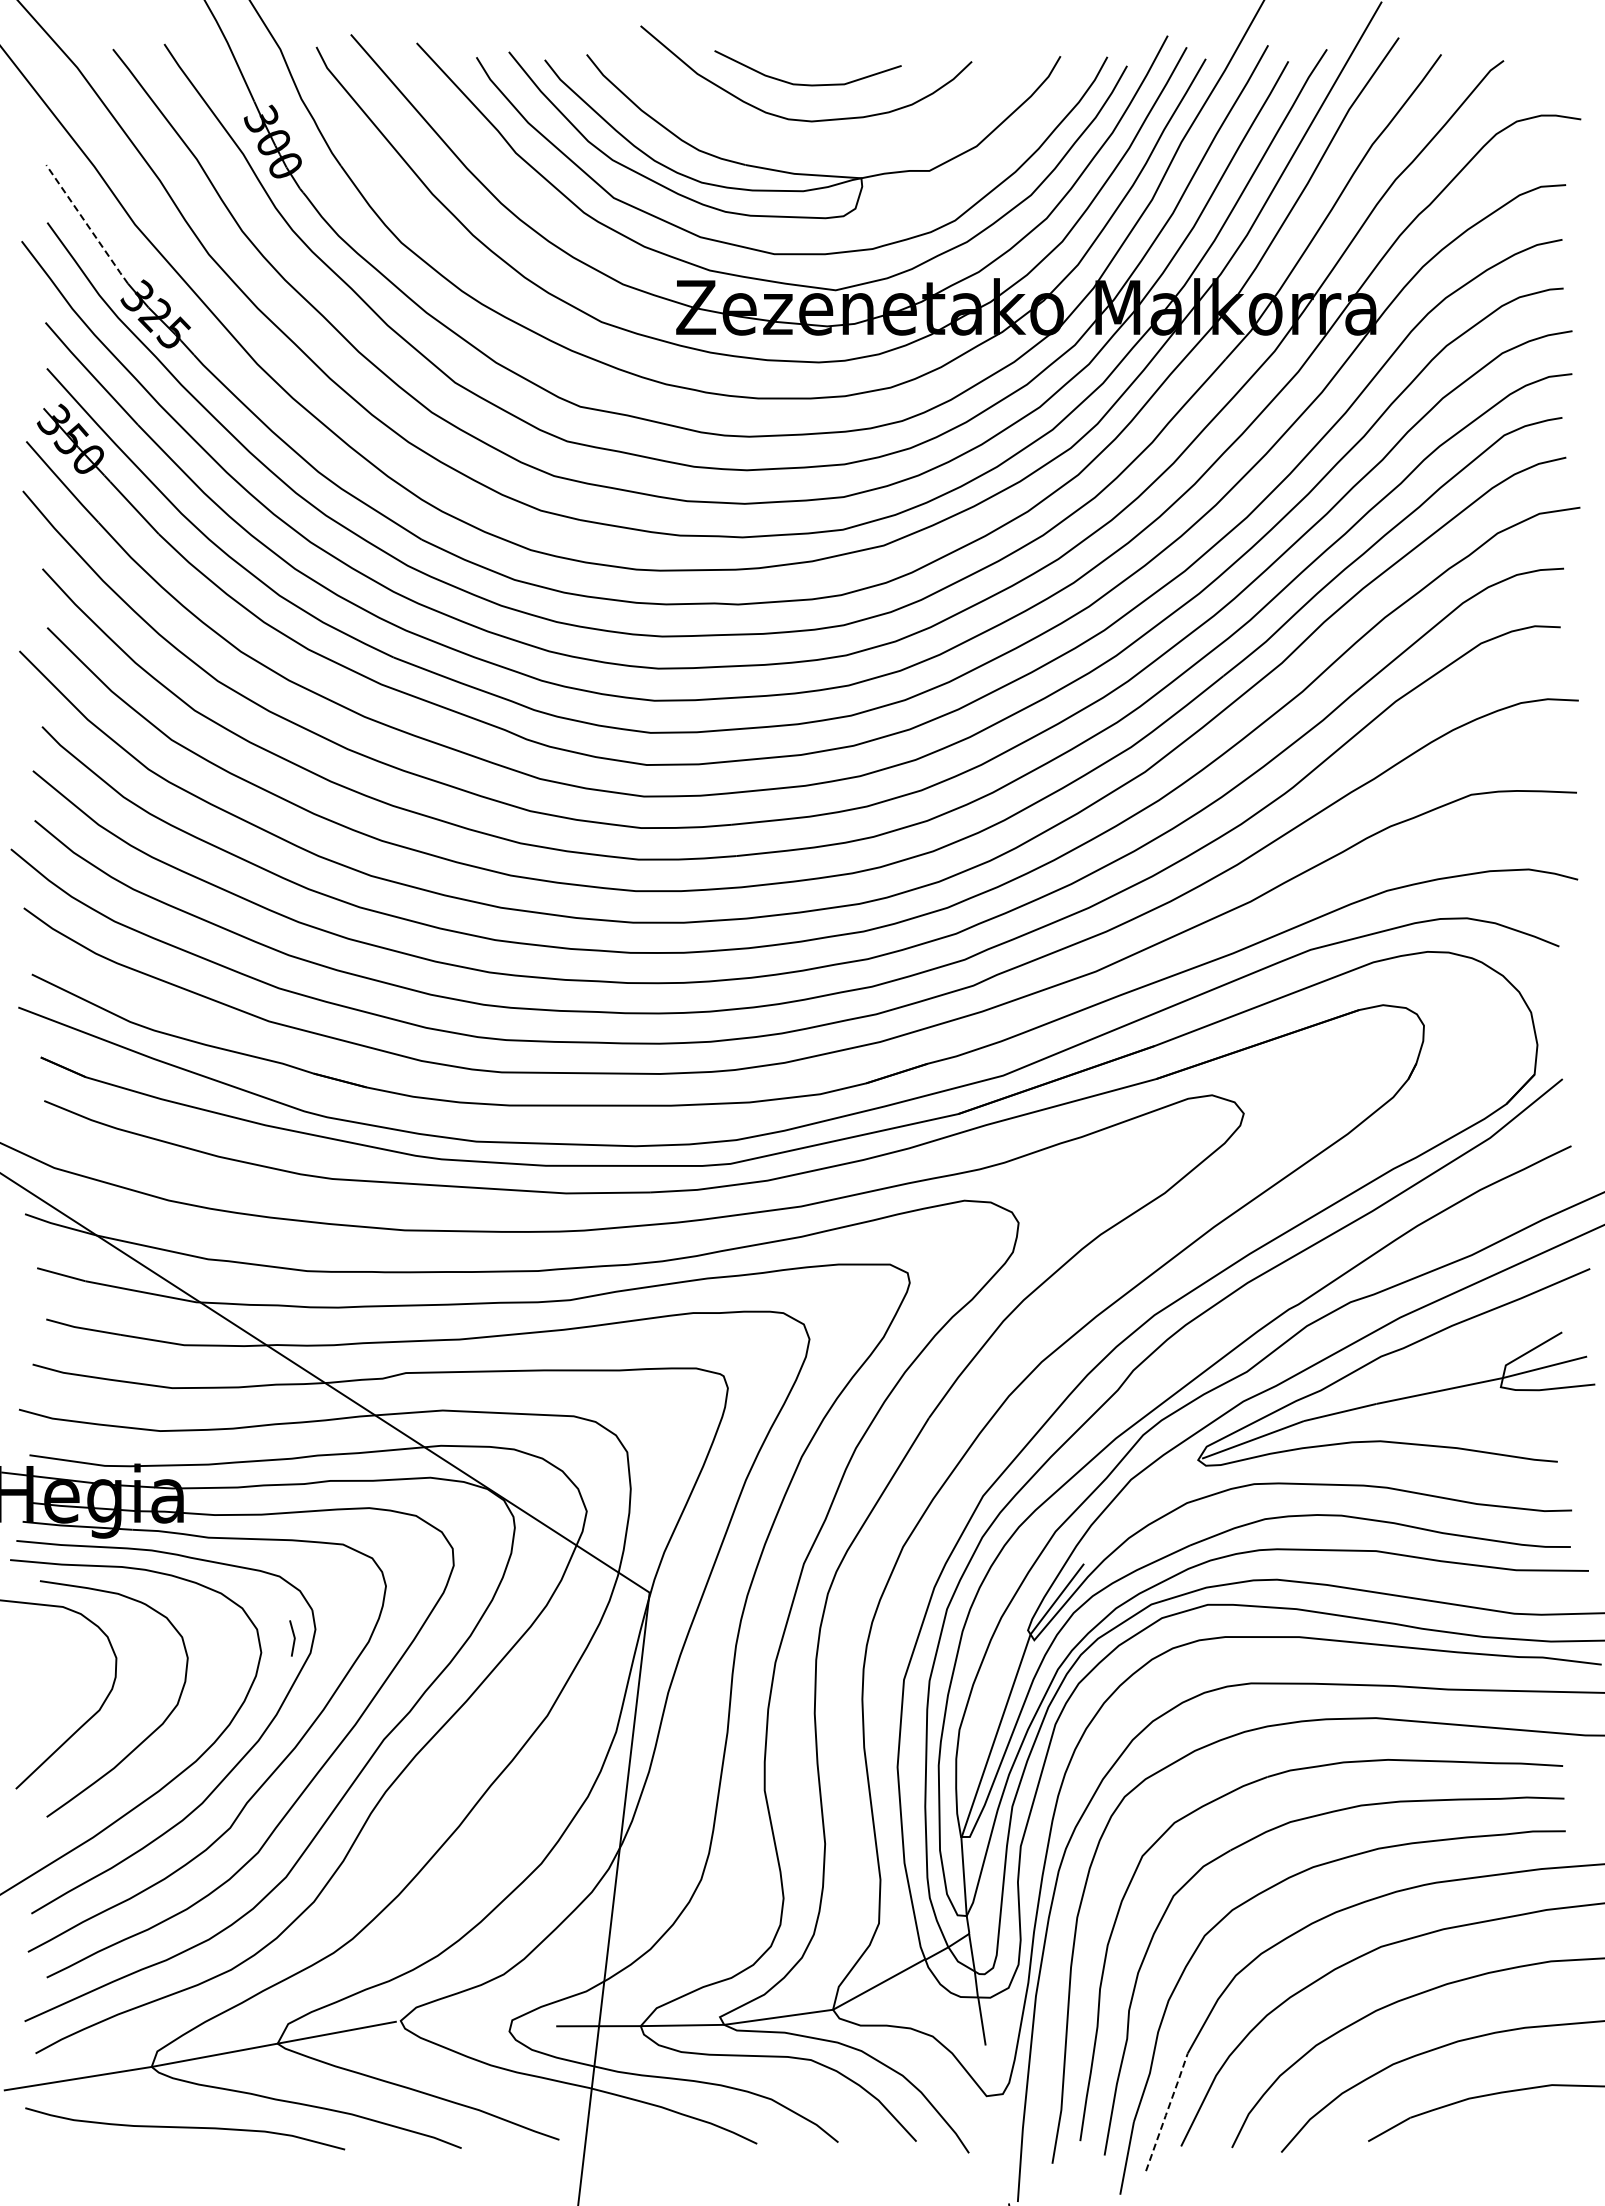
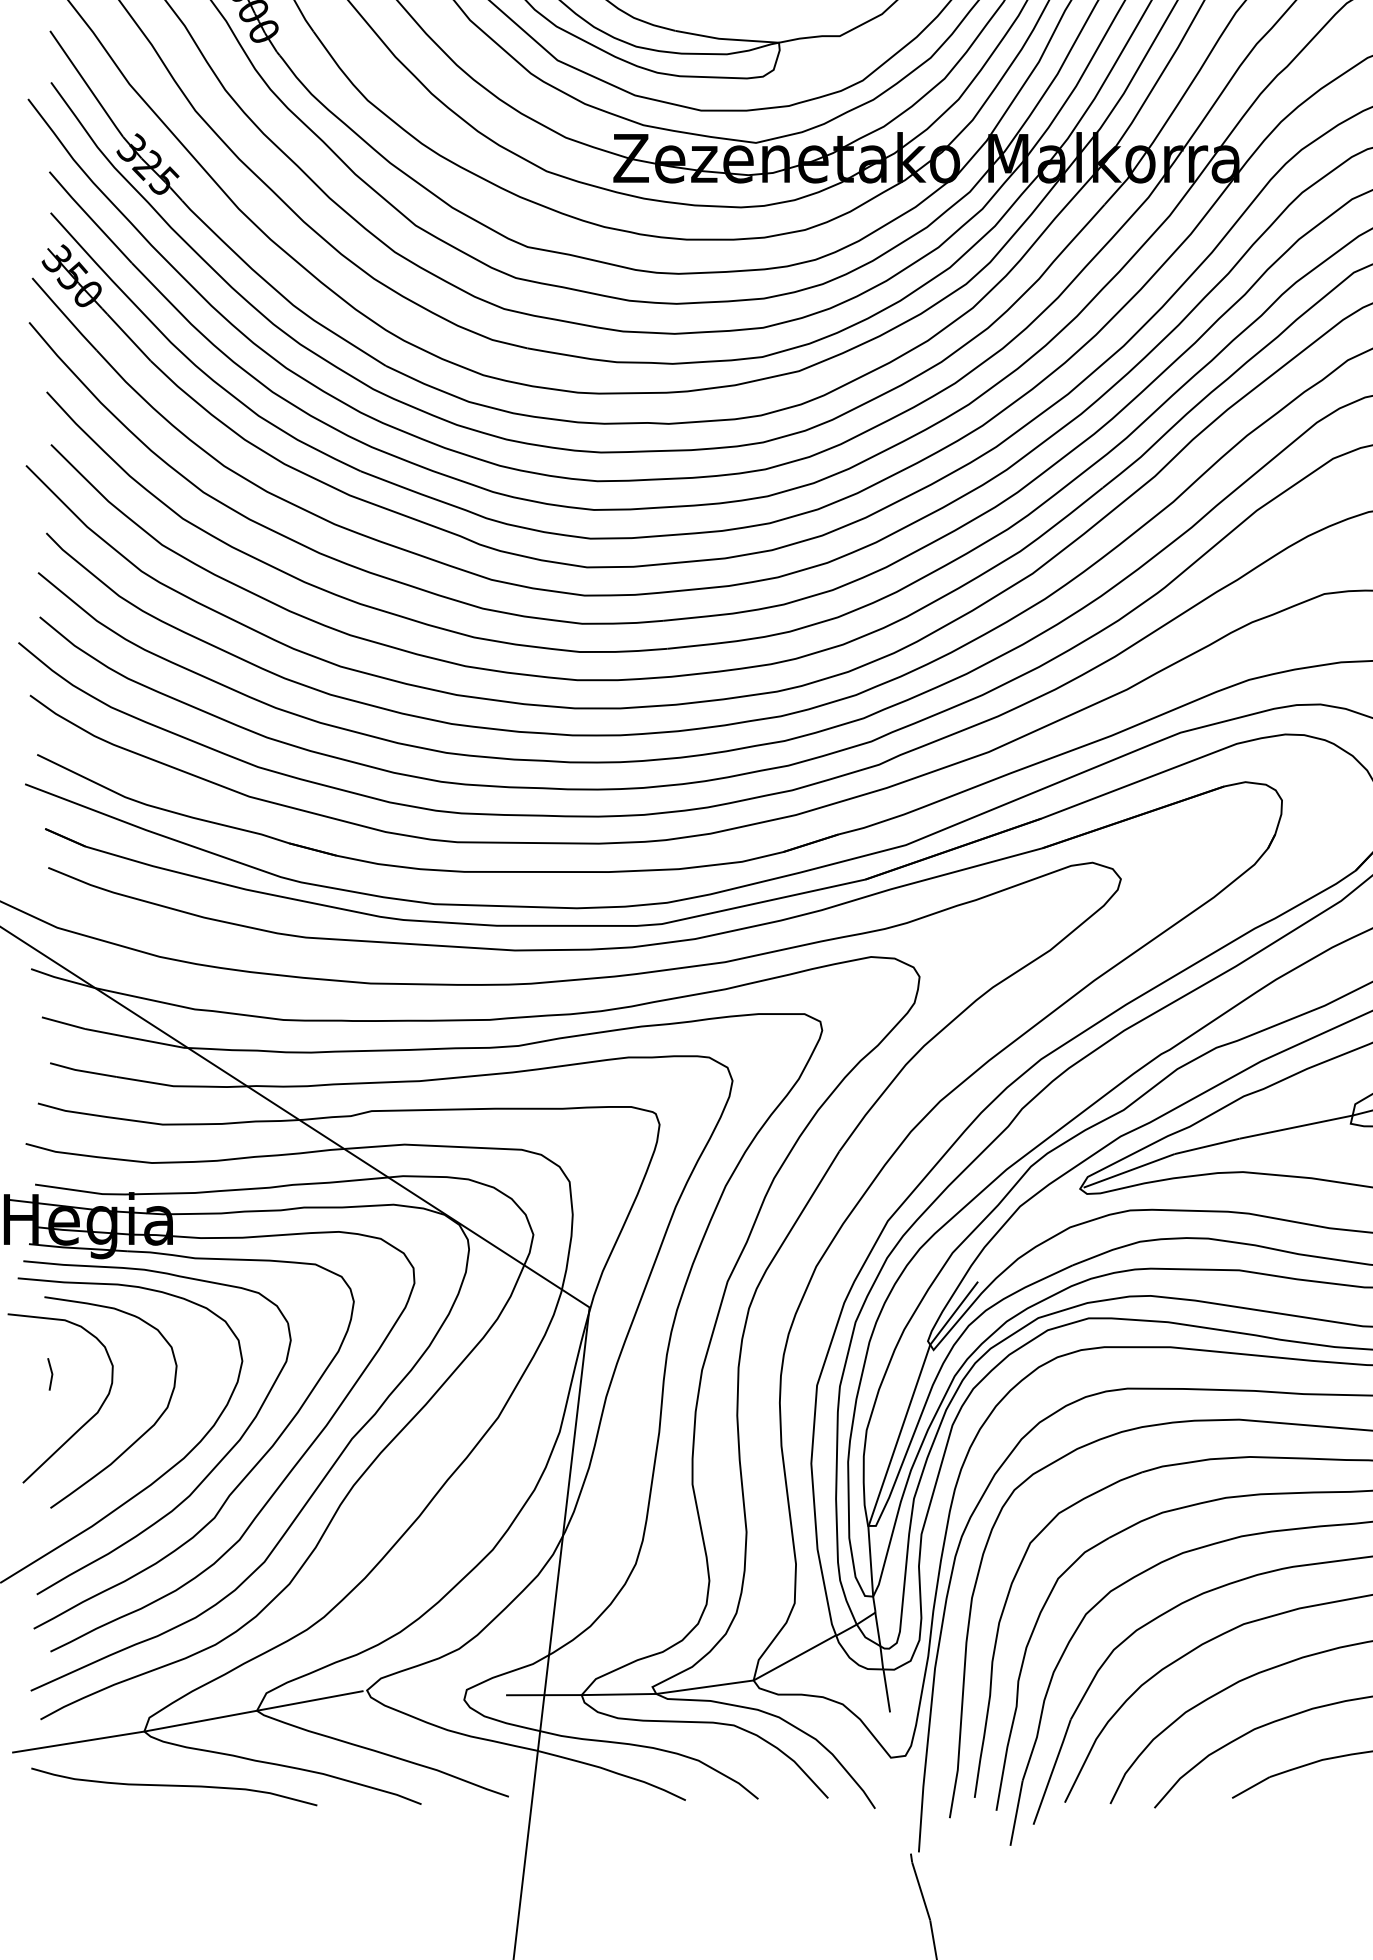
line: (87, 225) -> (86, 84), dashed -> solid
line: (293, 1638) -> (51, 1374), moved
line: (1167, 2111) -> (1052, 1771), dashed -> solid

